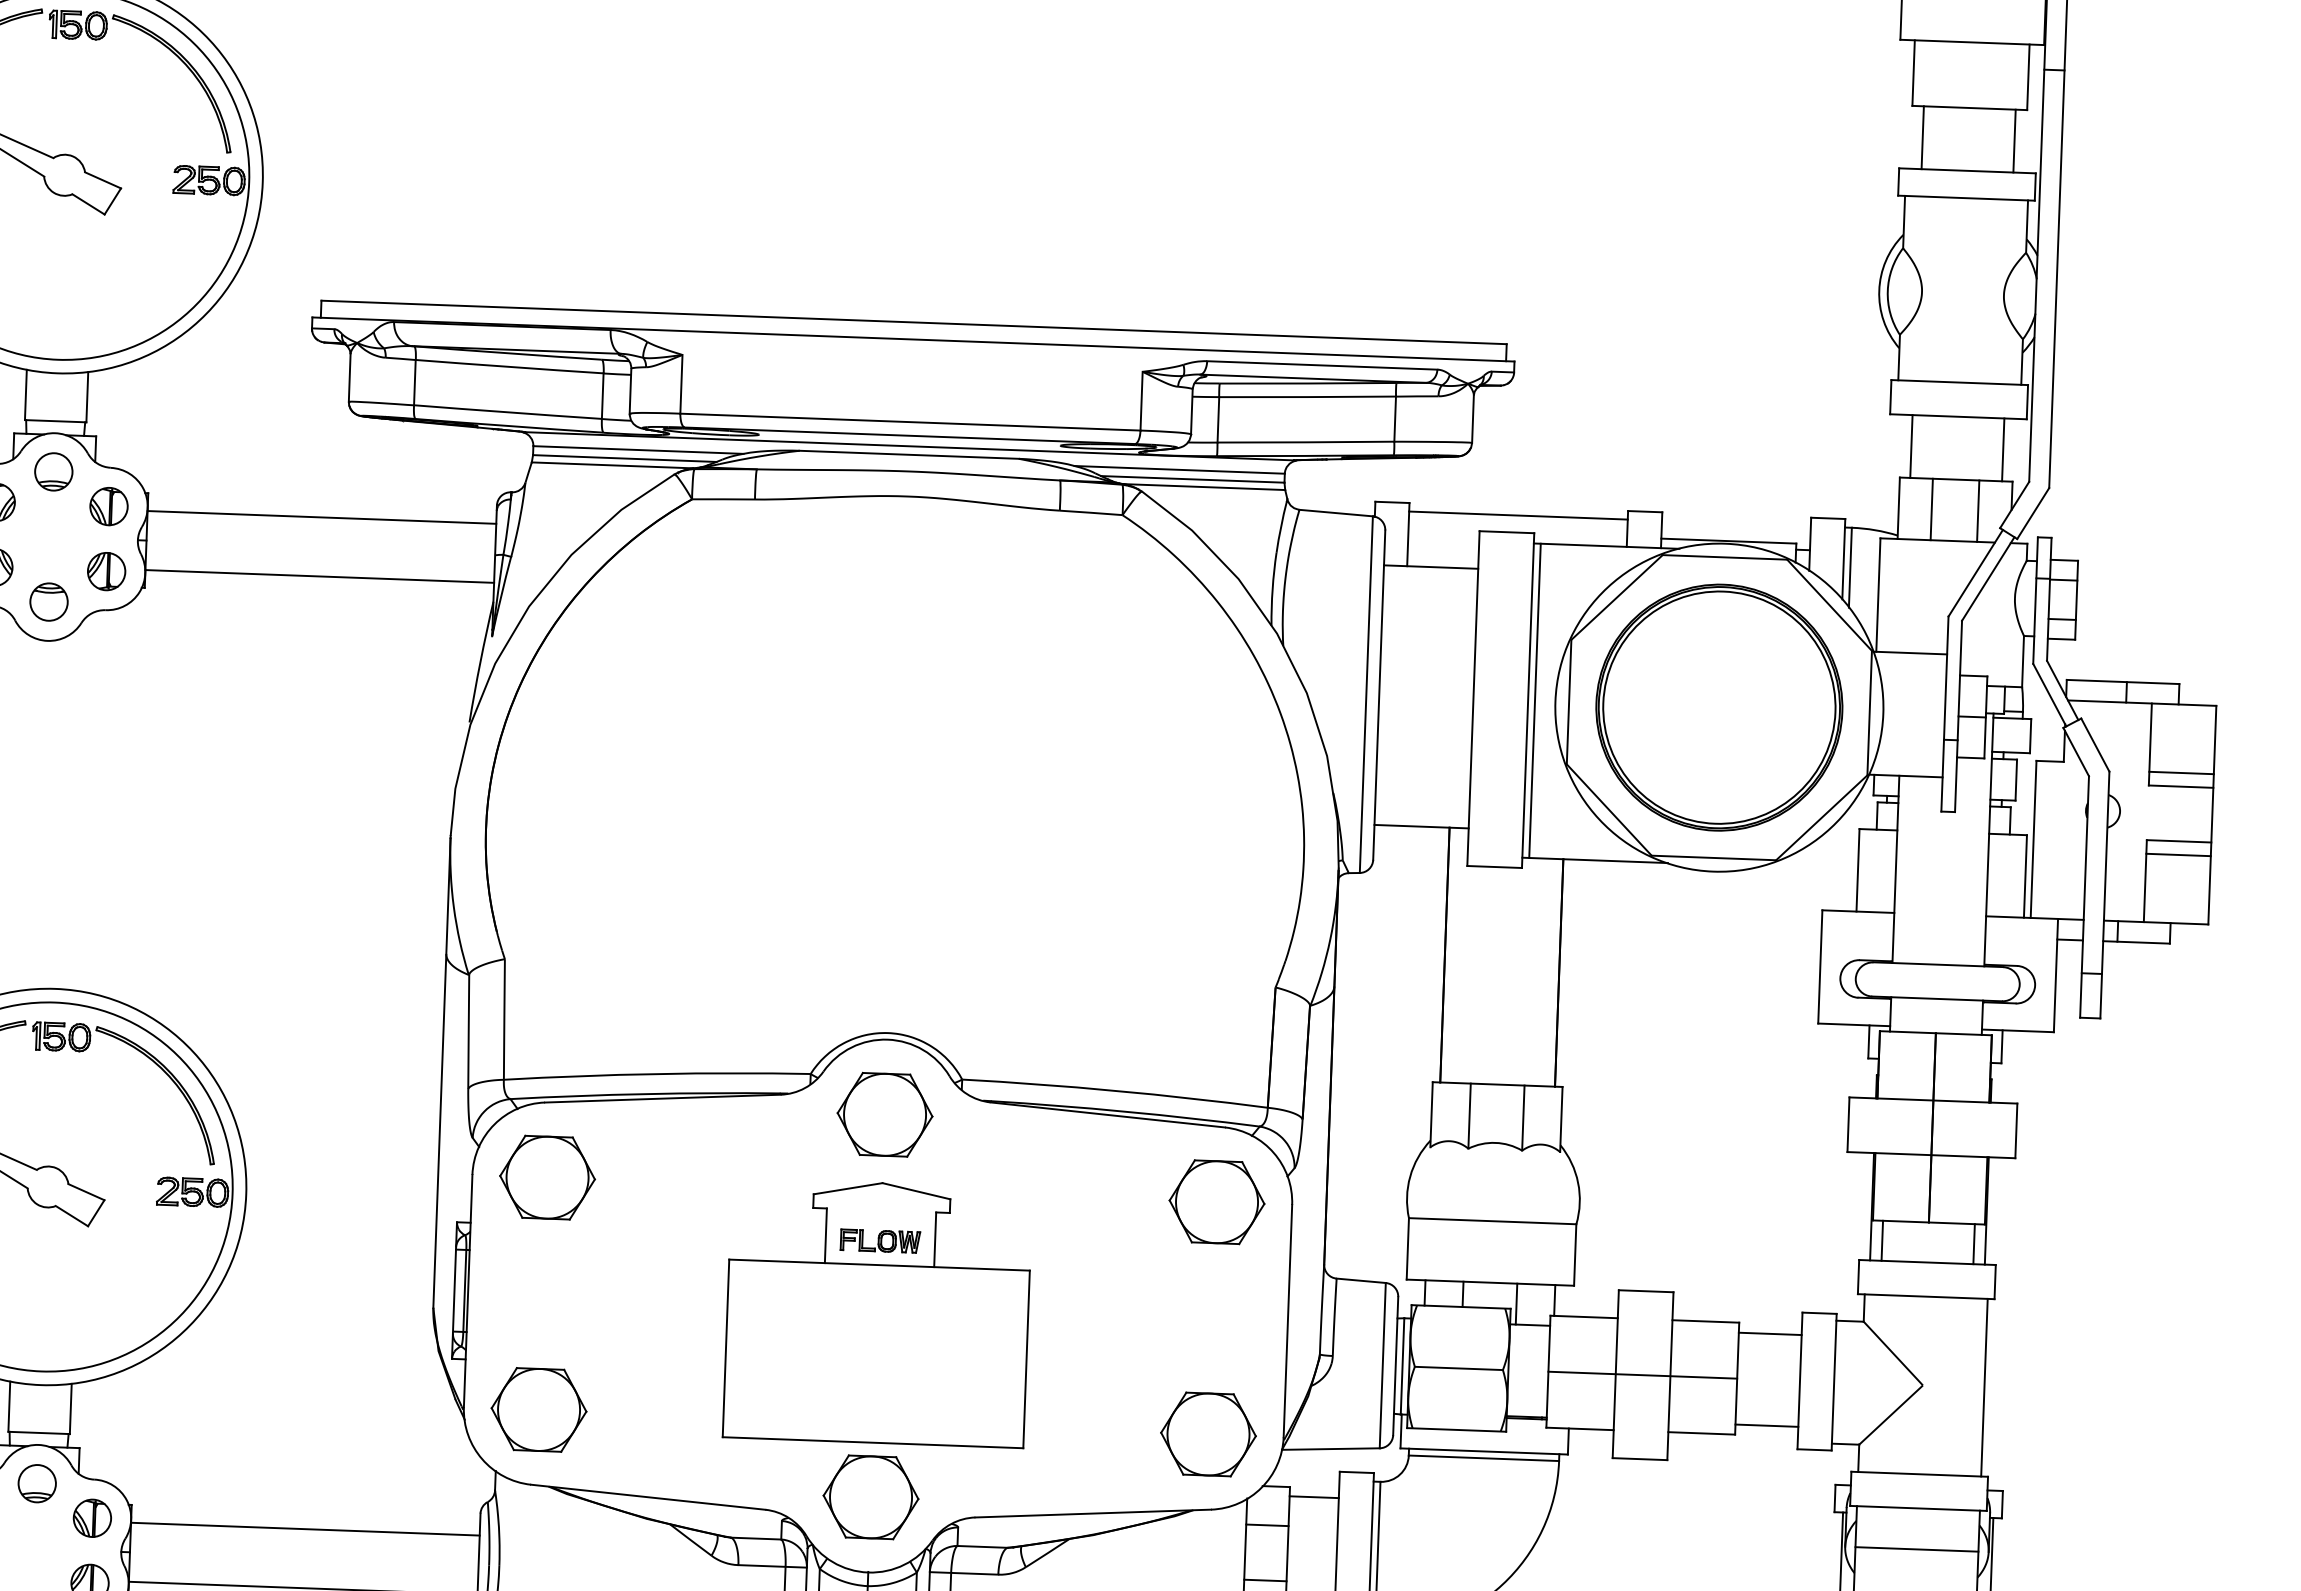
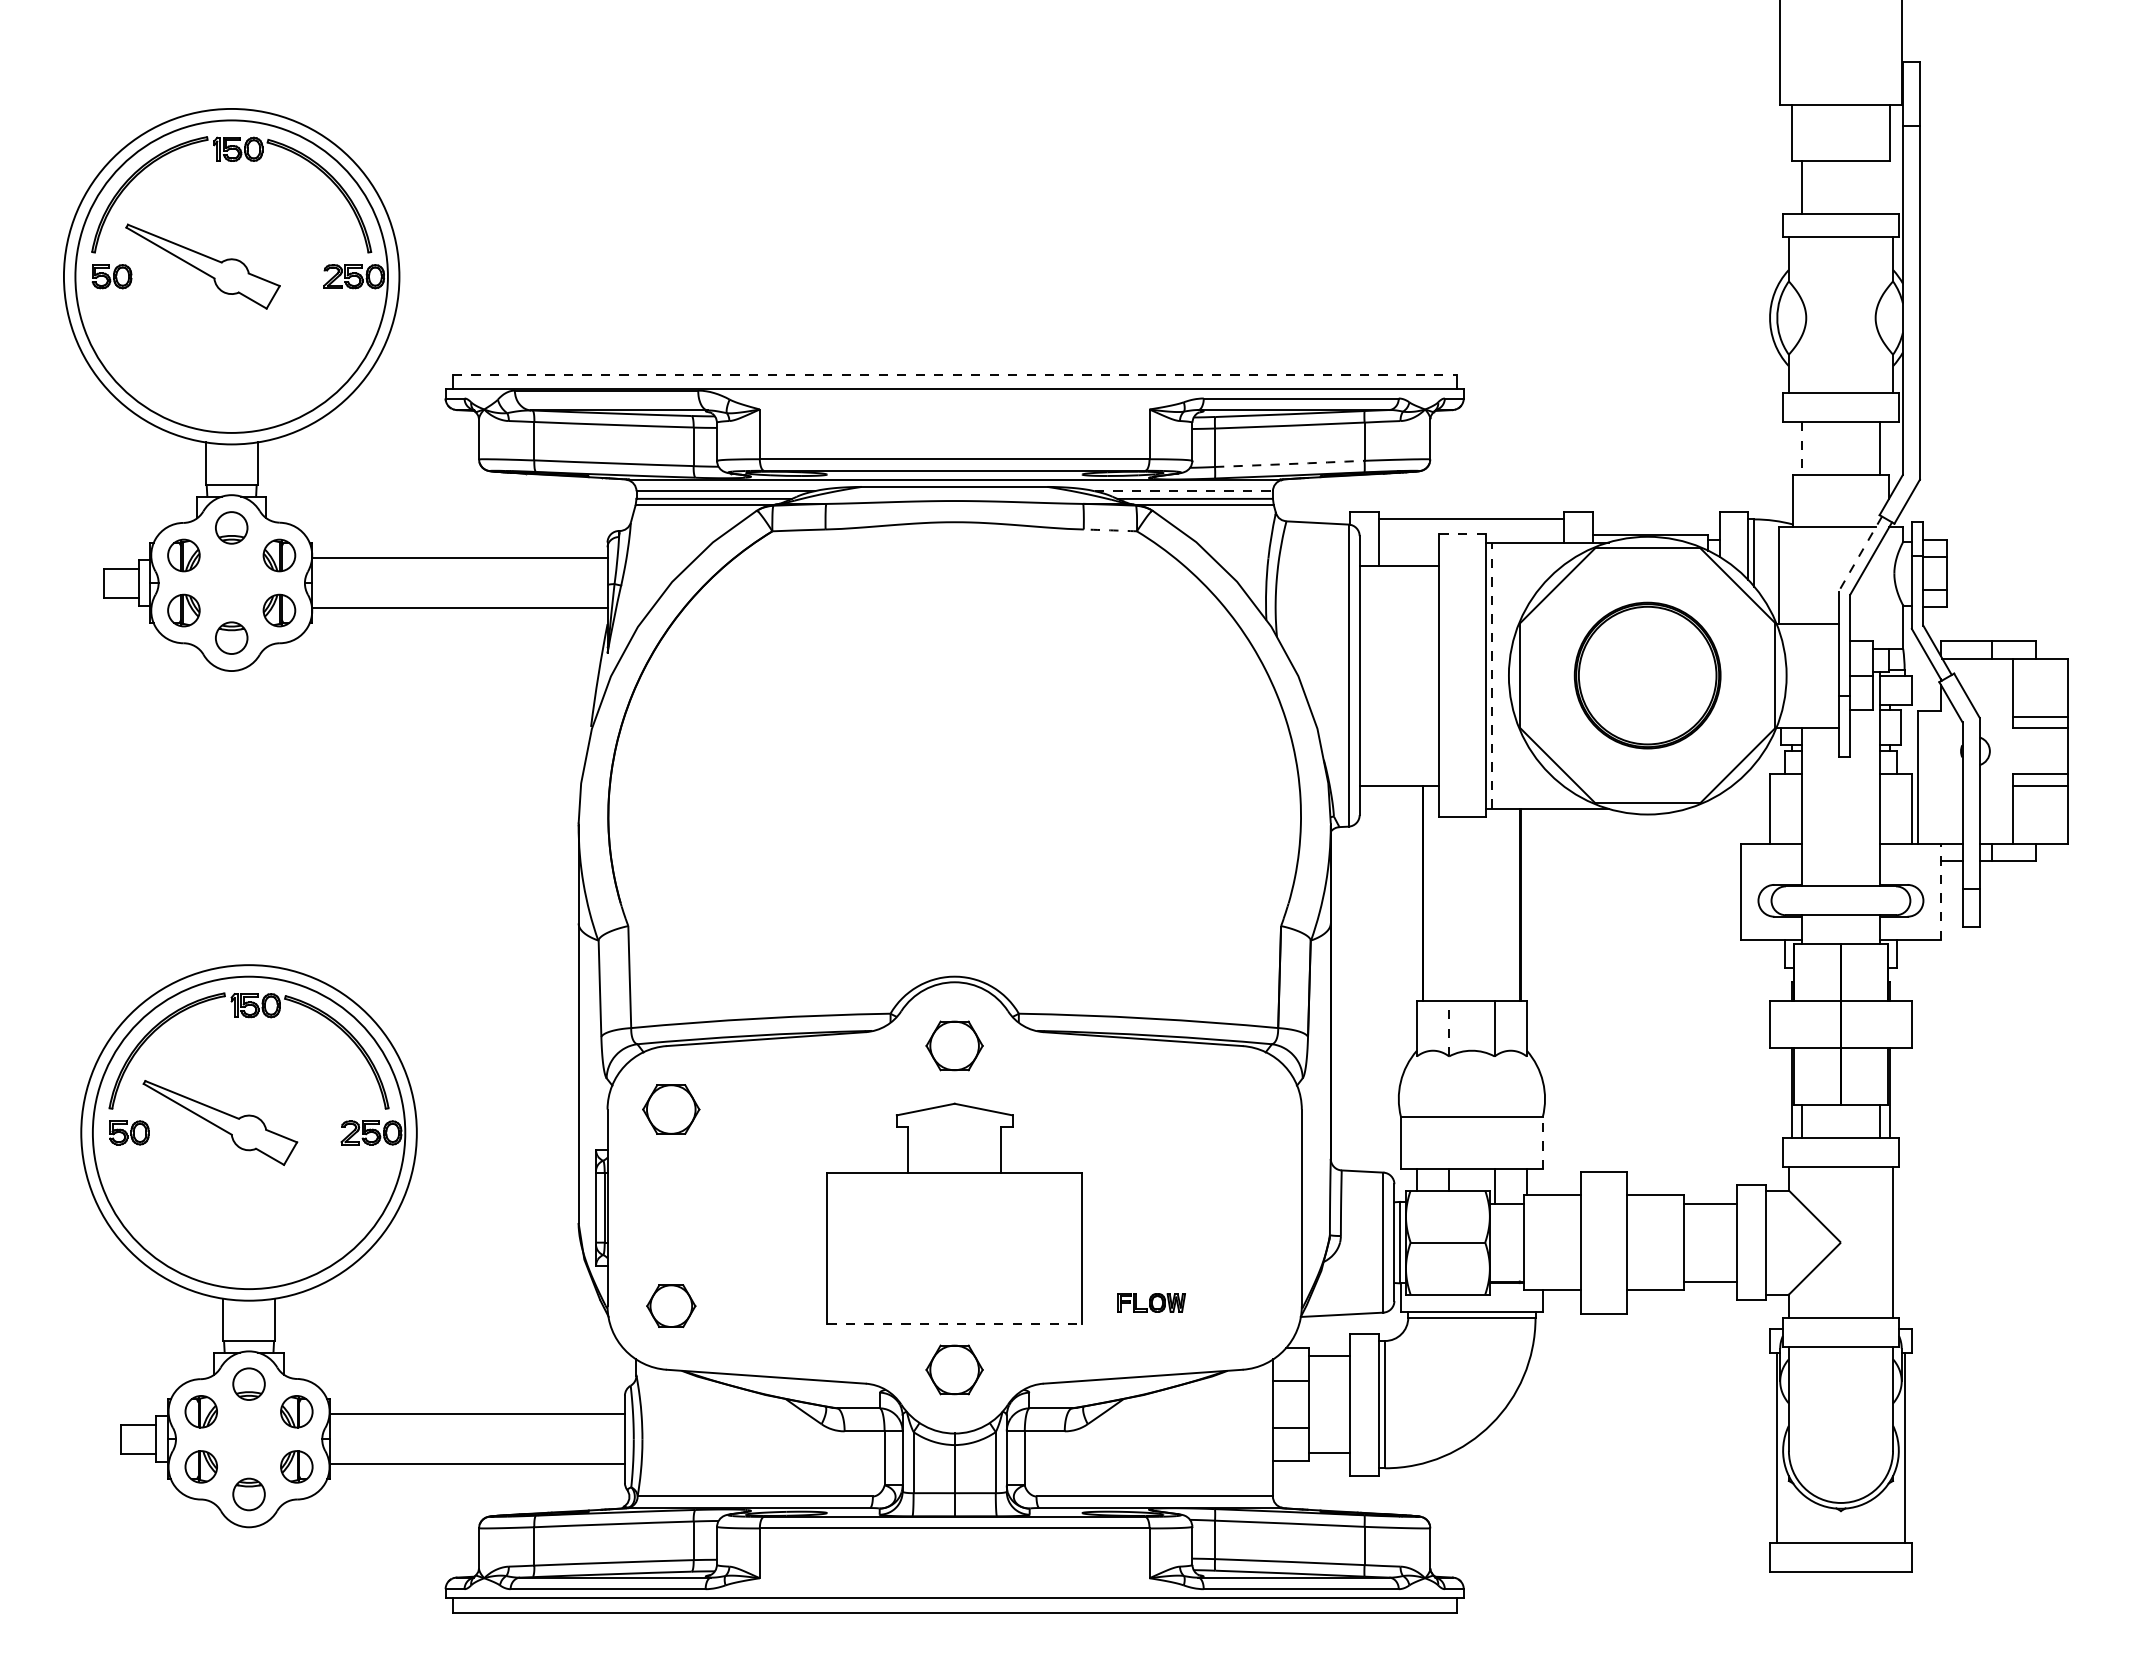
line: (2014, 140) -> (1879, 186), removed
line: (913, 322) -> (954, 374), solid -> dashed
arc: (1305, 442) -> (1289, 464), solid -> dashed
line: (1911, 446) -> (1802, 448), solid -> dashed
line: (1180, 470) -> (1184, 491), solid -> dashed
line: (1932, 509) -> (1821, 501), removed
line: (1978, 511) -> (1860, 501), removed
arc: (1091, 513) -> (1110, 530), solid -> dashed
line: (1507, 531) -> (1463, 533), solid -> dashed
line: (1975, 573) -> (1860, 554), solid -> dashed
line: (1534, 700) -> (1491, 675), solid -> dashed
part: (1719, 707) -> (1647, 675), size x0.7
line: (2055, 975) -> (1940, 891), solid -> dashed
part: (884, 1114) -> (954, 1045), size x0.7
line: (1470, 1115) -> (1449, 1028), solid -> dashed
part: (547, 1177) -> (671, 1109), size x0.7
part: (1217, 1202) -> (1238, 1109), removed
part: (880, 1240) -> (1151, 1302), moved
line: (1574, 1254) -> (1542, 1142), solid -> dashed
line: (1642, 1375) -> (1603, 1242), removed
part: (539, 1409) -> (671, 1305), size x0.6
part: (1208, 1433) -> (1238, 1305), removed
line: (873, 1442) -> (955, 1323), solid -> dashed
part: (870, 1496) -> (954, 1369), size x0.7
line: (1916, 1549) -> (1840, 1381), removed

